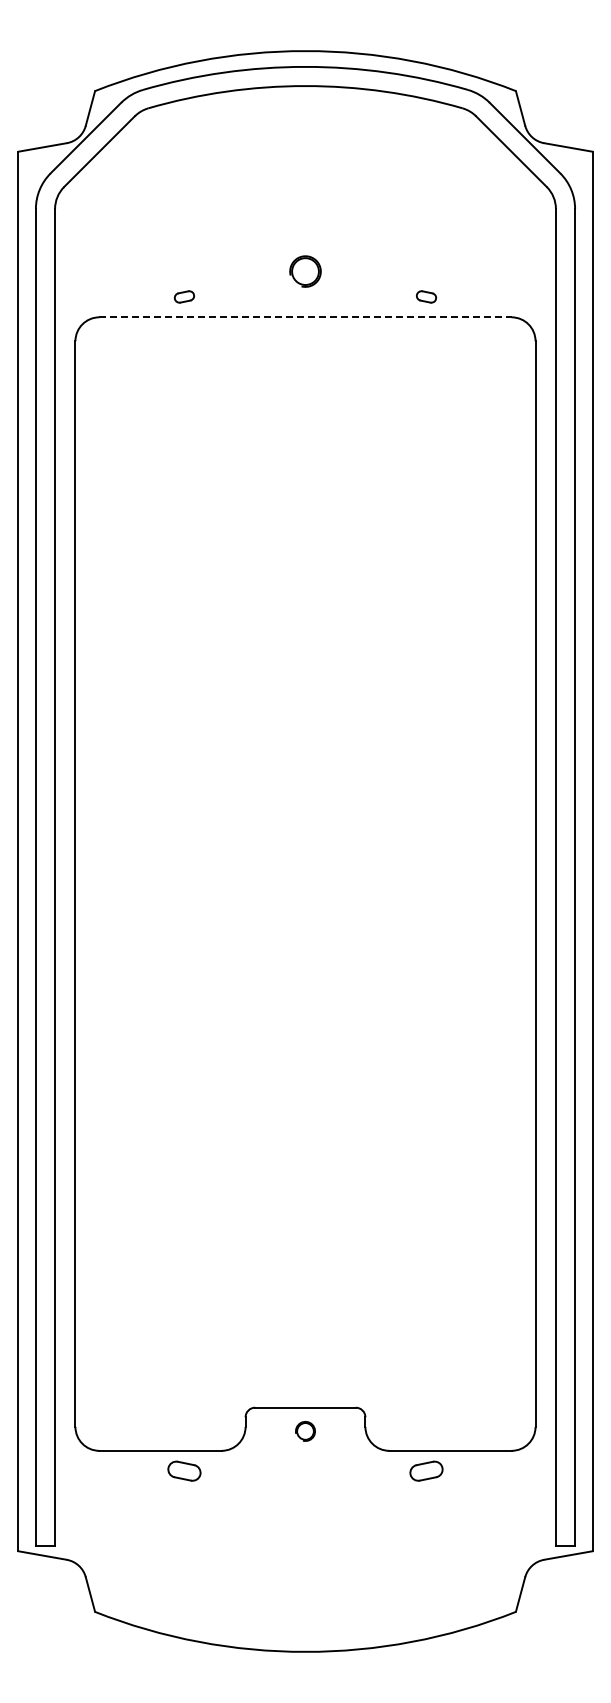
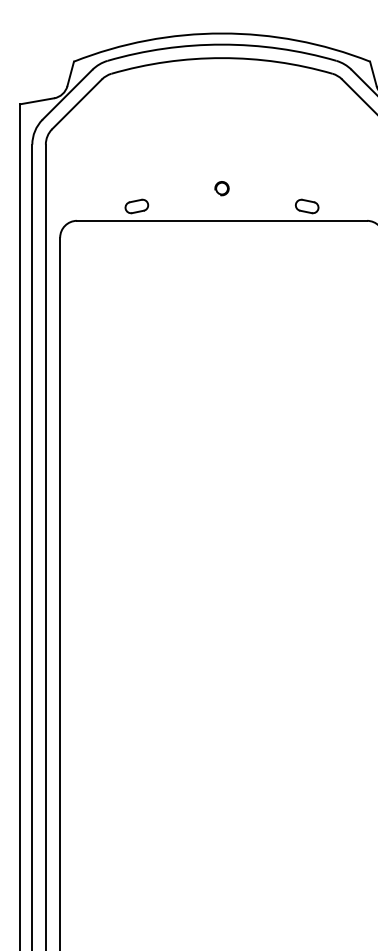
part: (305, 271) -> (222, 188), size x0.62
part: (184, 296) -> (136, 206), size x1.67
part: (426, 296) -> (307, 206), size x1.67
line: (306, 317) -> (222, 220), dashed -> solid

